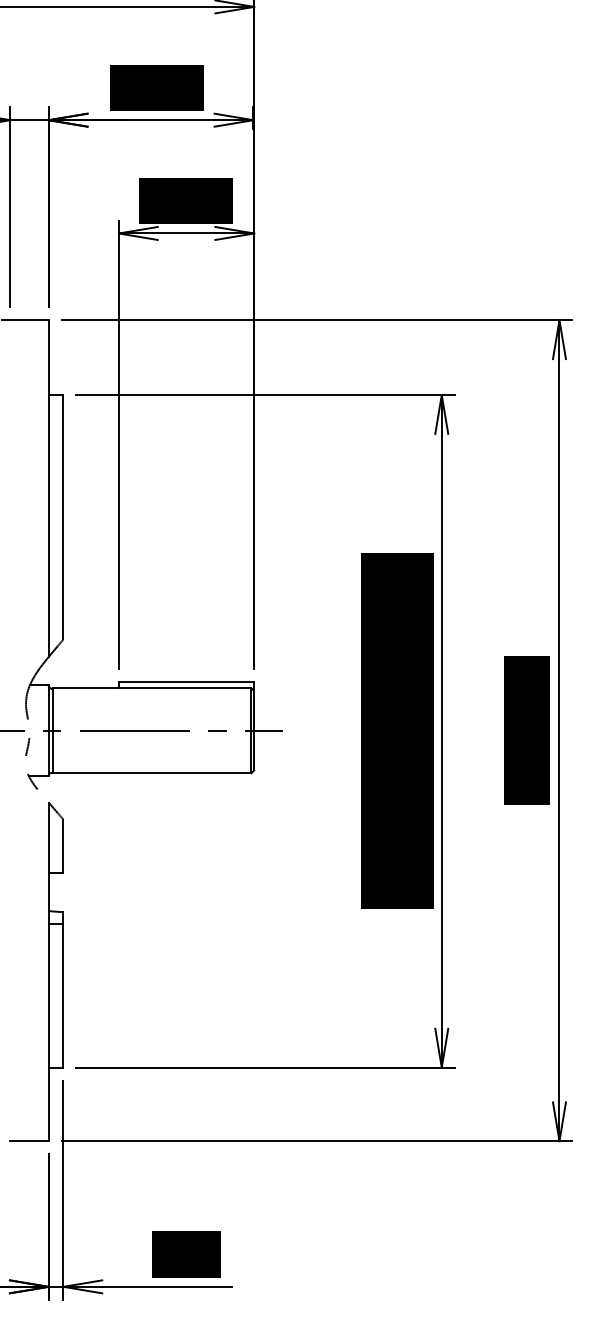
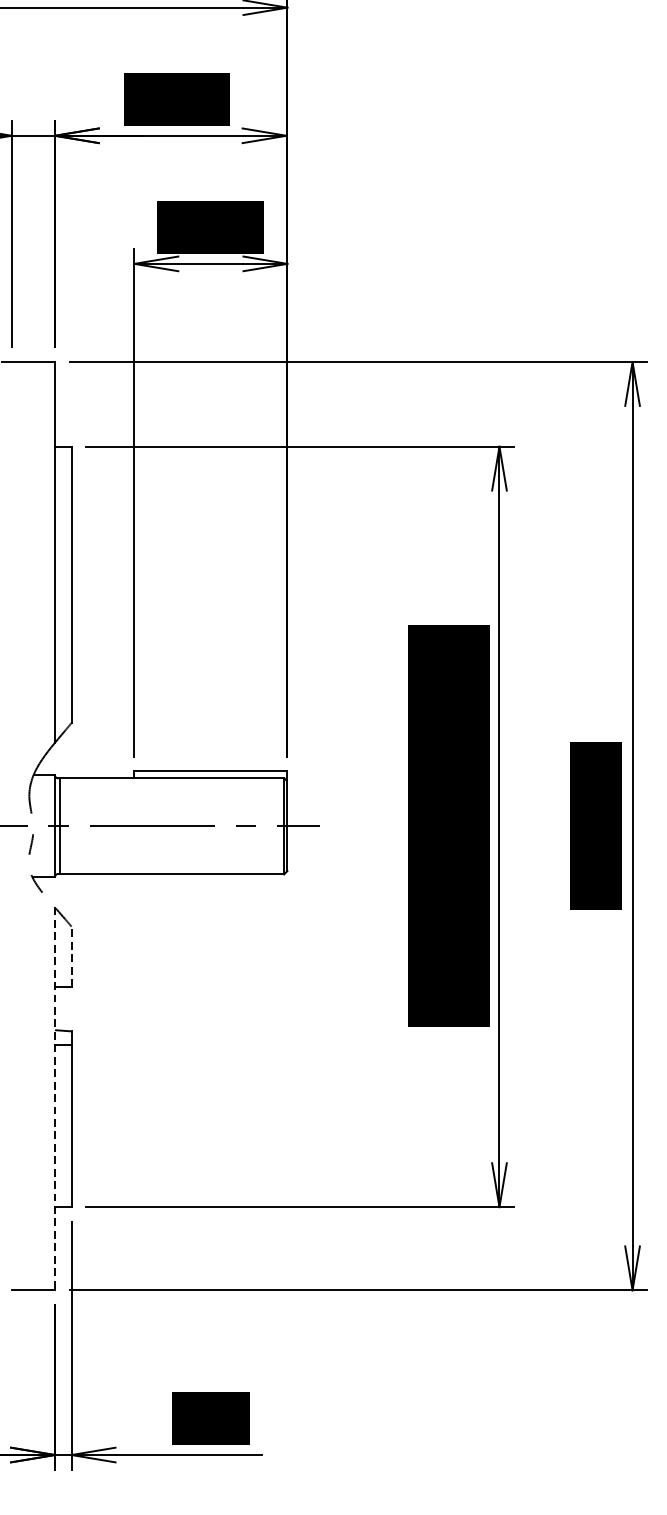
line: (63, 846) -> (71, 957), solid -> dashed
line: (48, 972) -> (54, 1099), solid -> dashed

